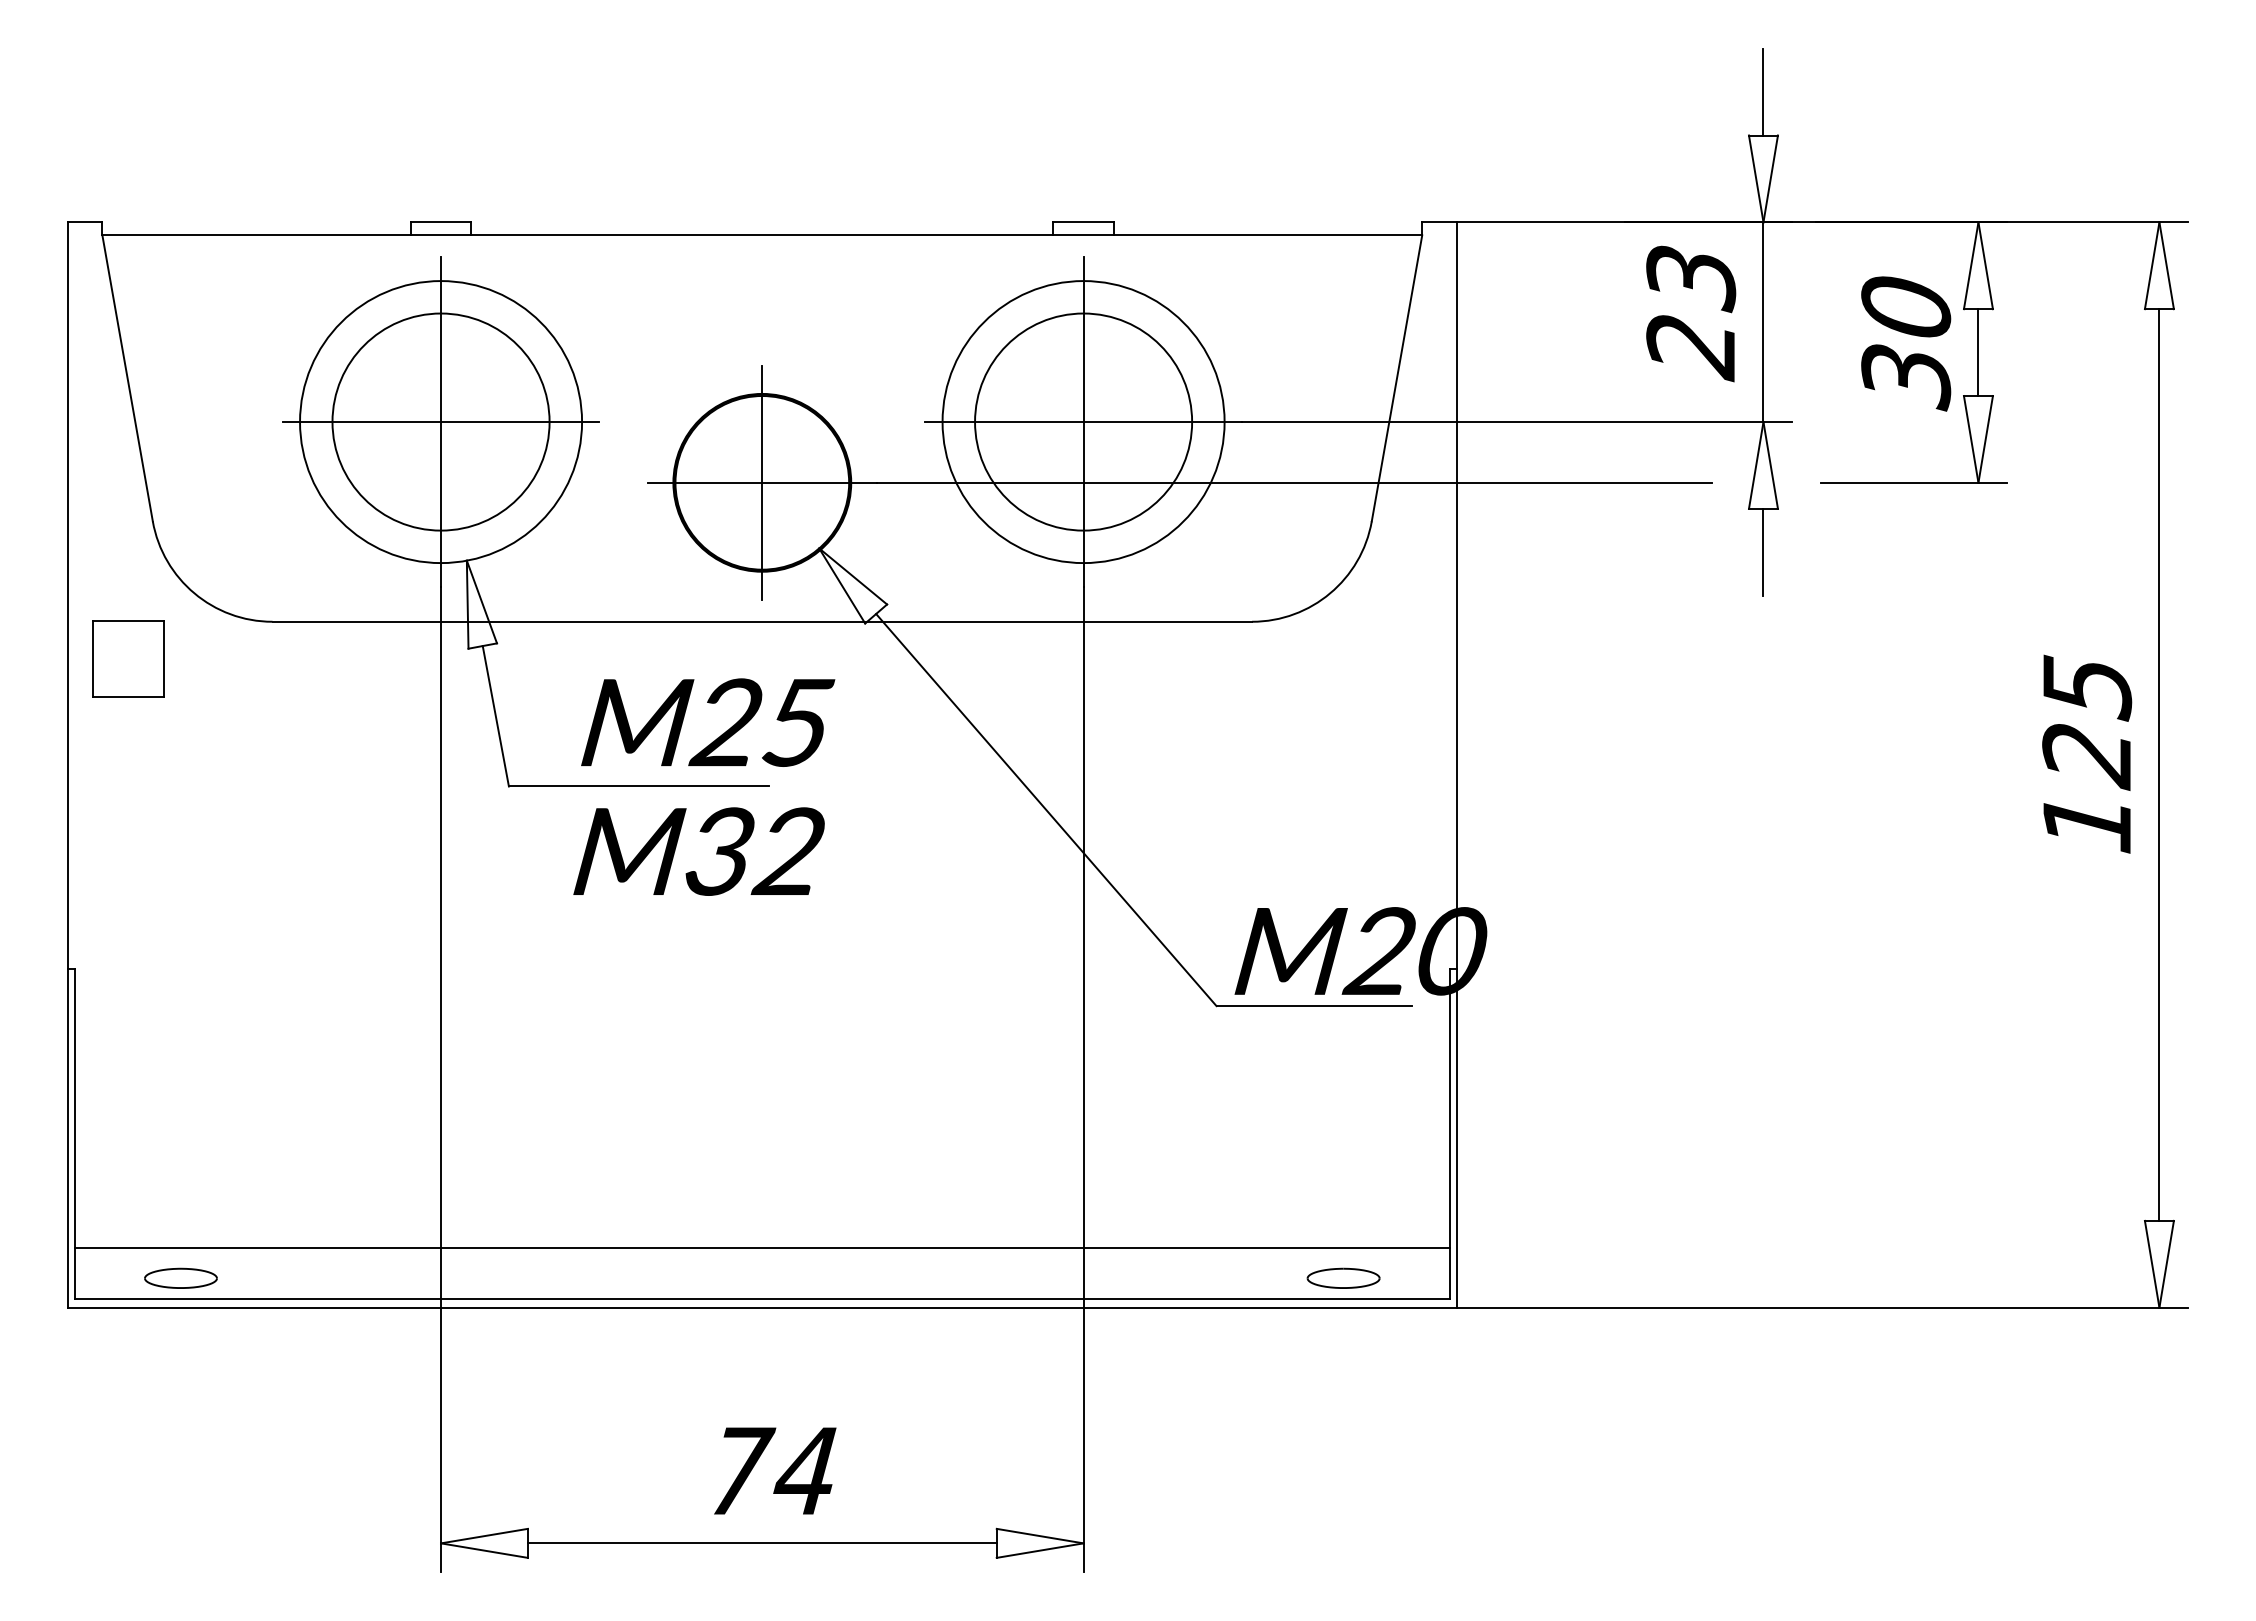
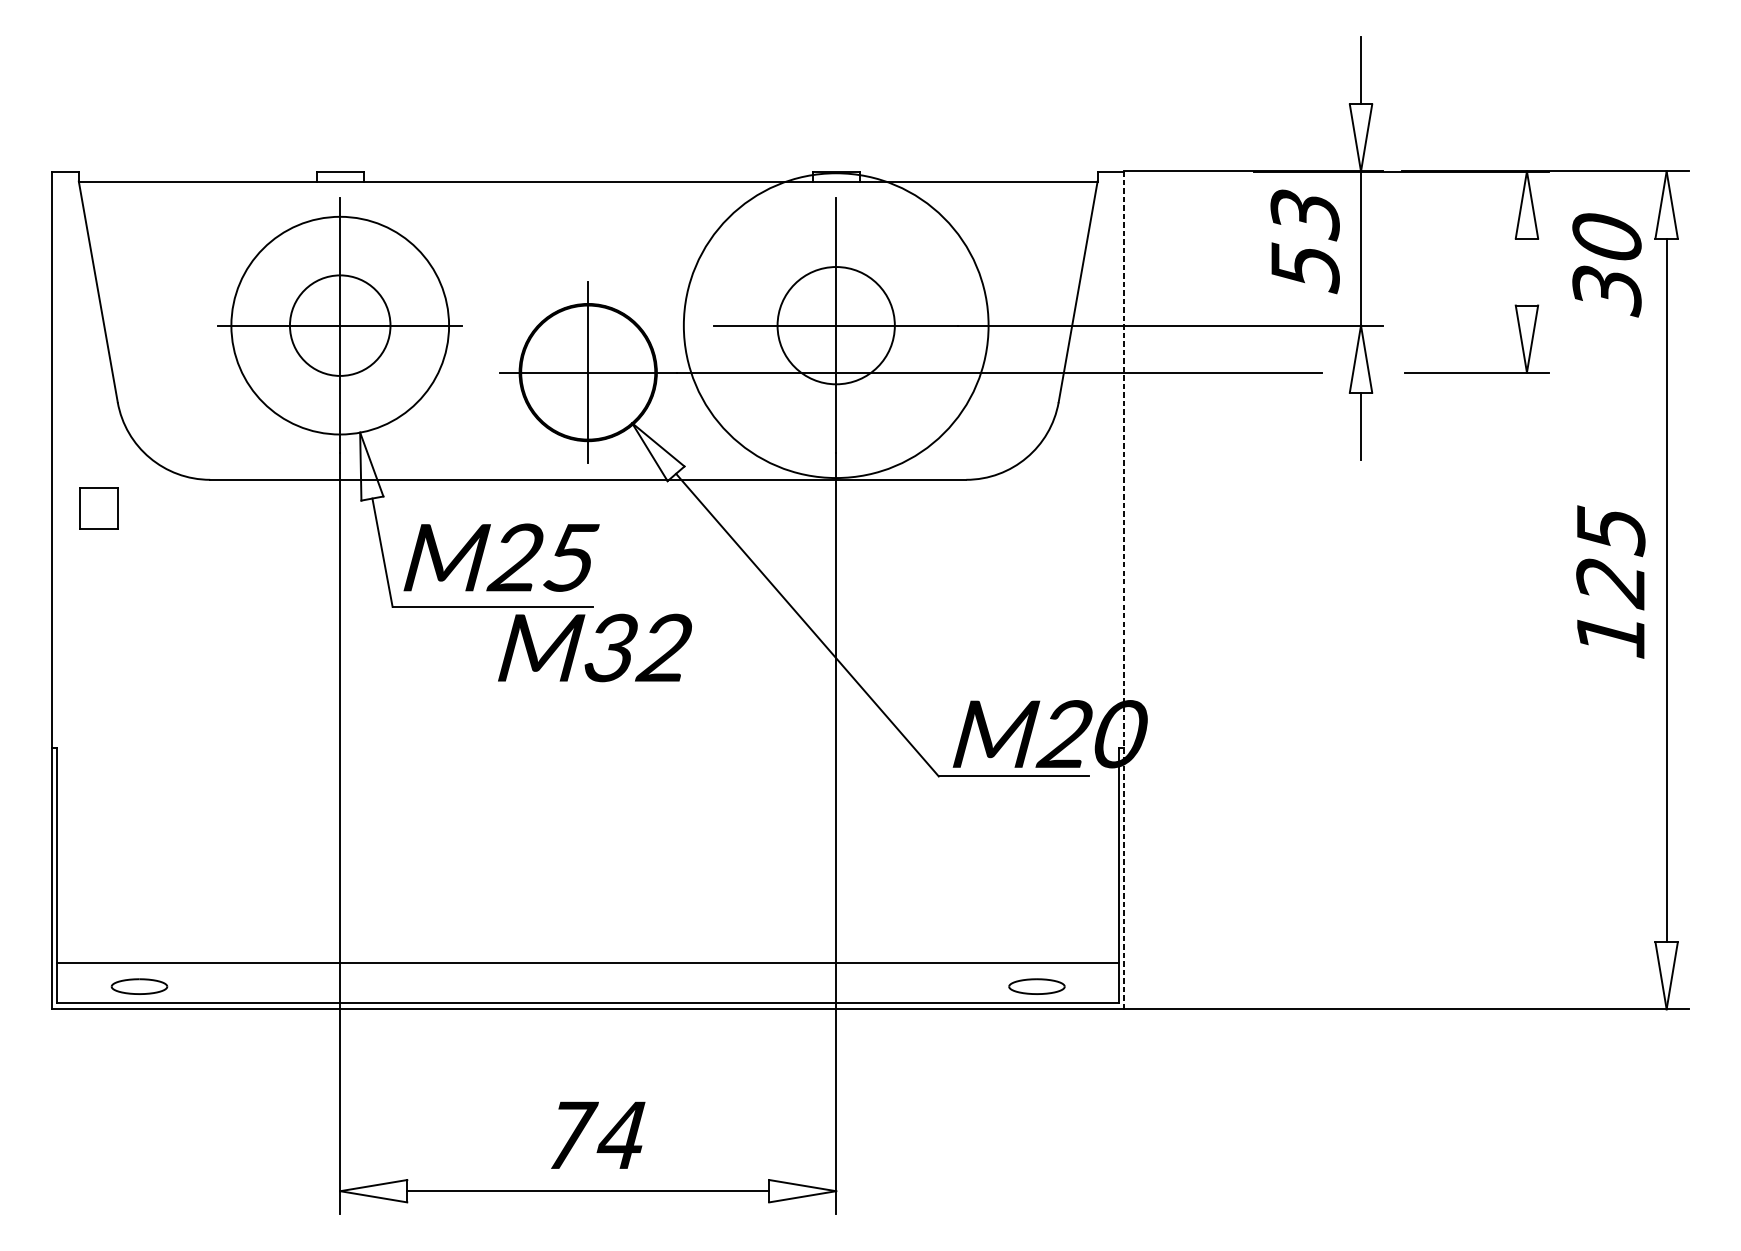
text: (1906, 343) -> (1607, 265), moved
text: (1691, 348) -> (1305, 268), 23 -> 53
line: (1978, 352) -> (1527, 271), removed
circle: (440, 421) -> (339, 325), size x0.6
circle: (1083, 421) -> (836, 325), size x0.7
circle: (1083, 422) -> (836, 326), size x1.4
part: (128, 658) -> (98, 508), size x0.7
text: (708, 722) -> (501, 557), moved
line: (1456, 765) -> (1124, 590), solid -> dashed
text: (698, 851) -> (594, 647), moved

